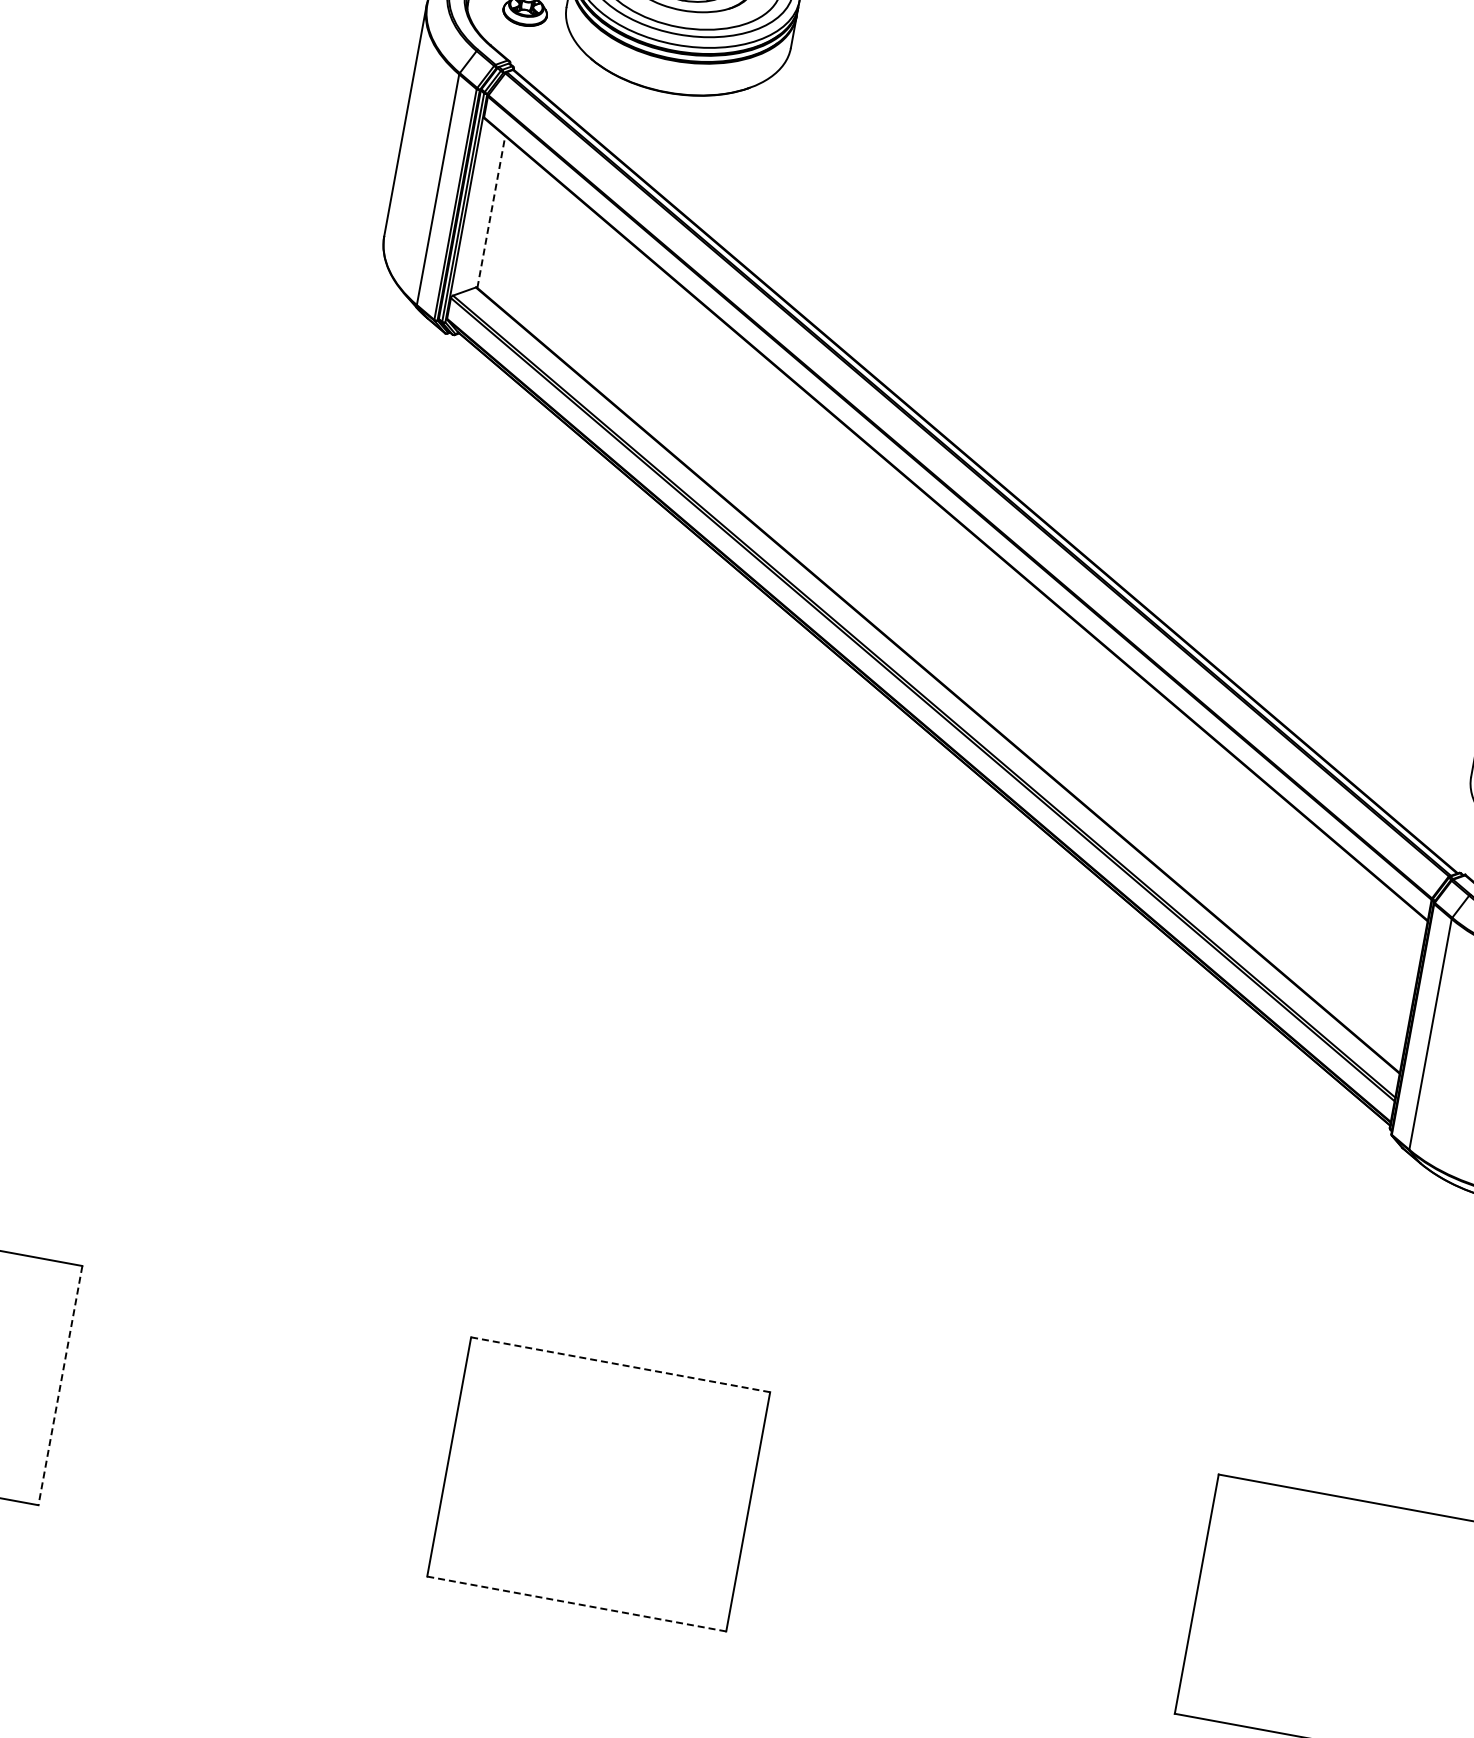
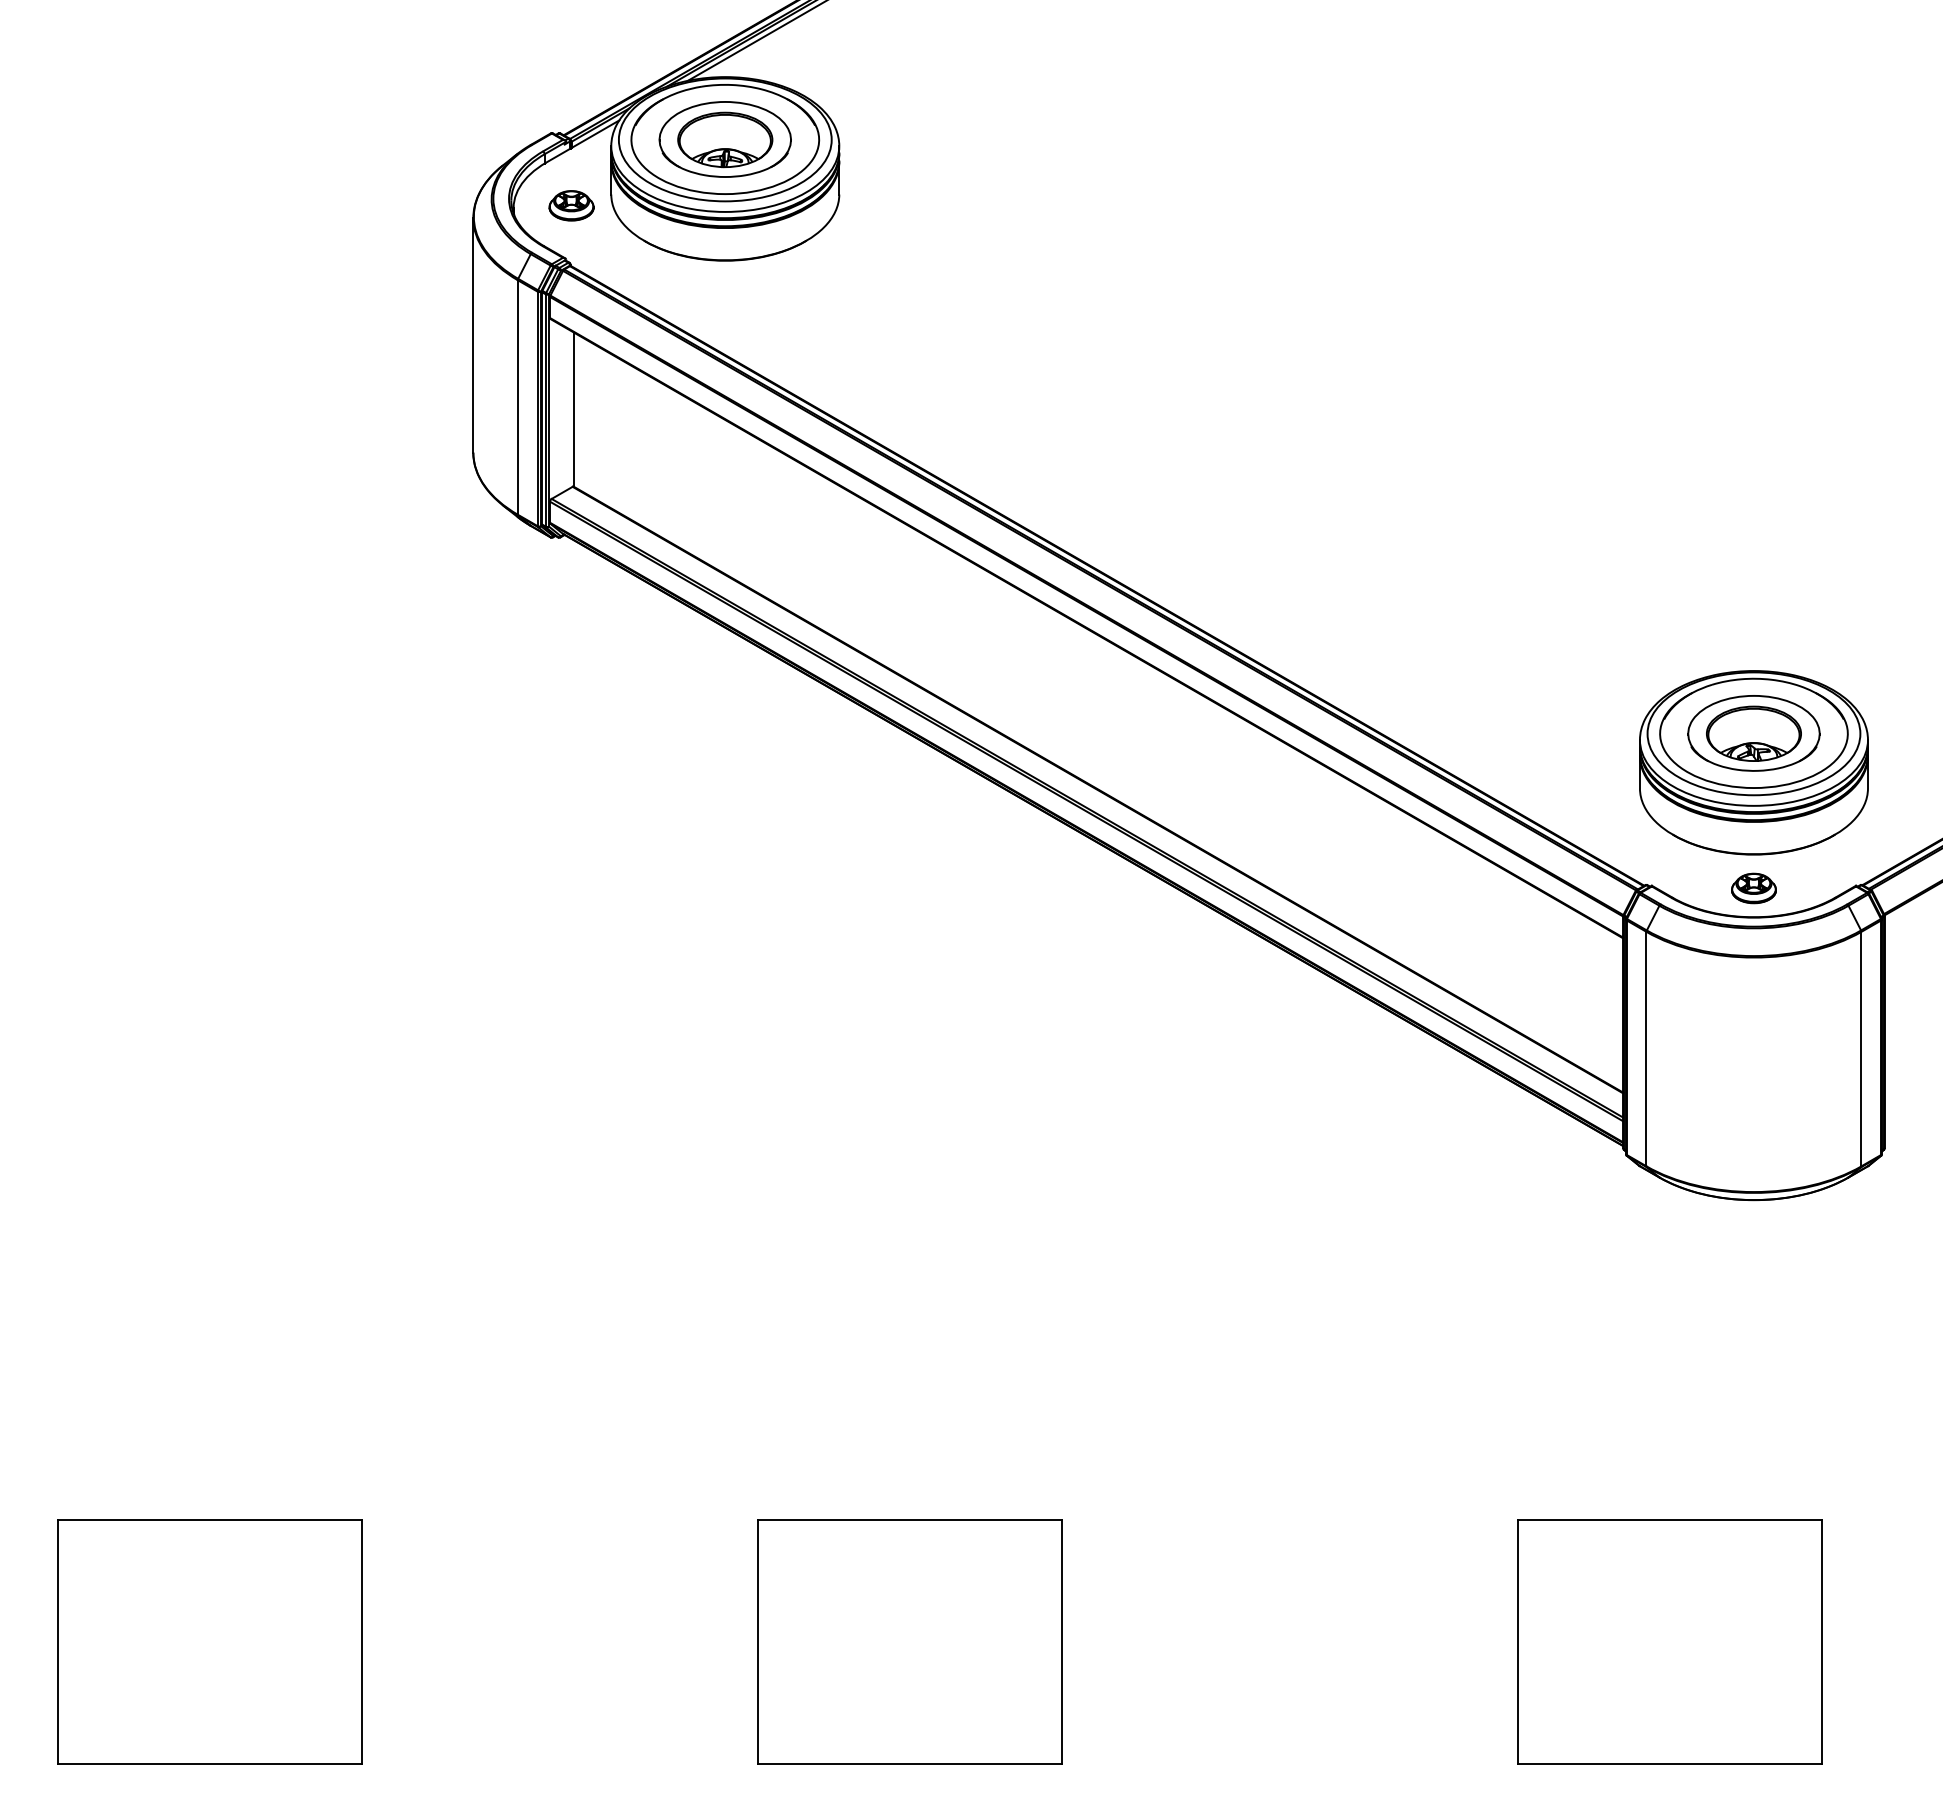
line: (491, 211) -> (574, 409), dashed -> solid
line: (621, 1365) -> (910, 1520), dashed -> solid
line: (60, 1385) -> (362, 1641), dashed -> solid
line: (576, 1604) -> (909, 1763), dashed -> solid

